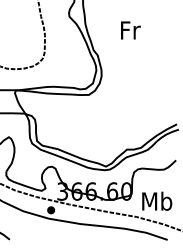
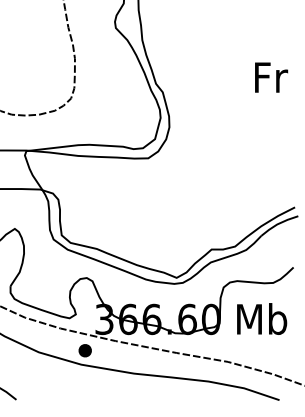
text: (130, 30) -> (270, 77), moved
text: (157, 200) -> (262, 317), moved

